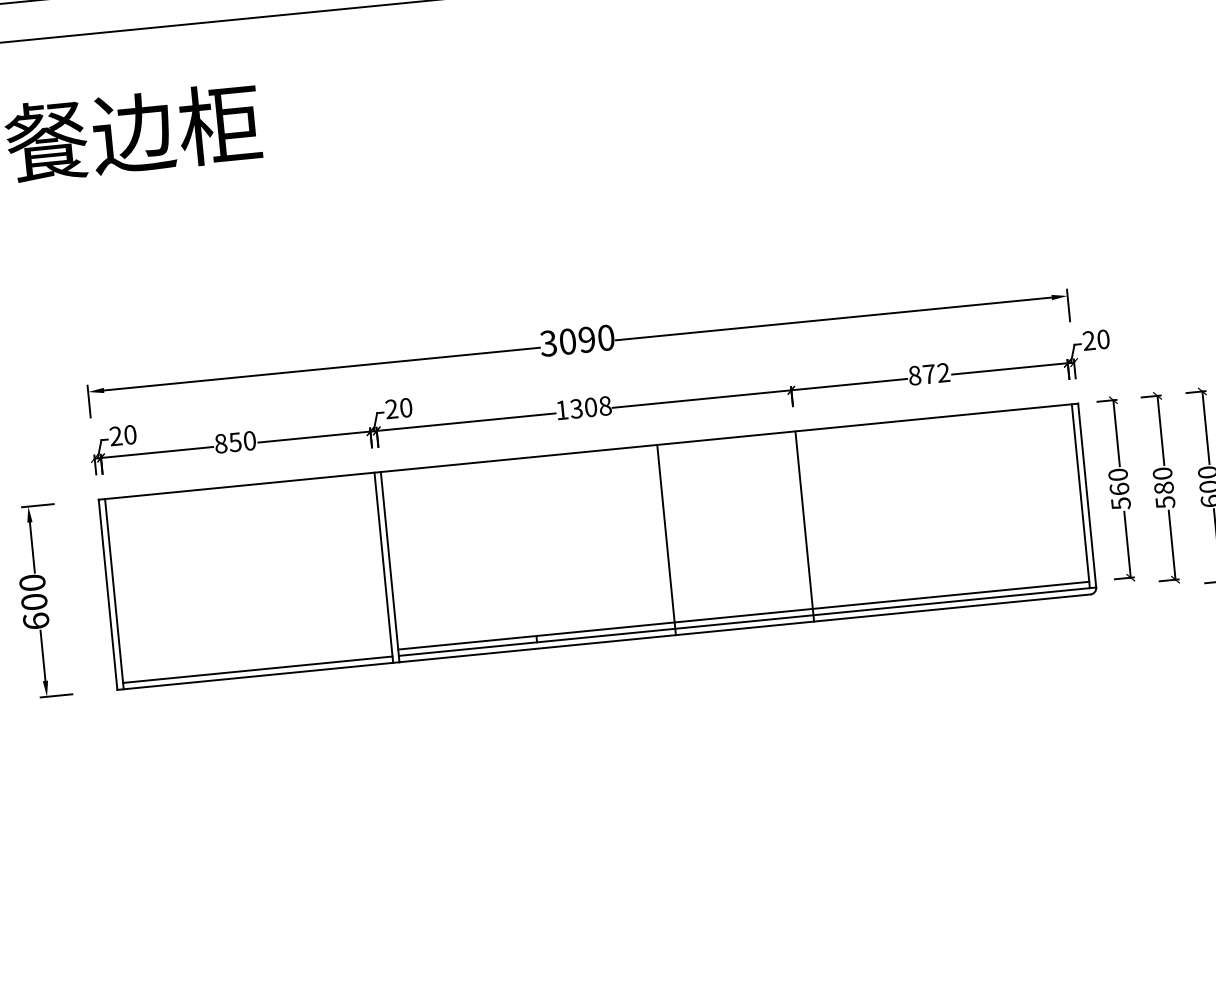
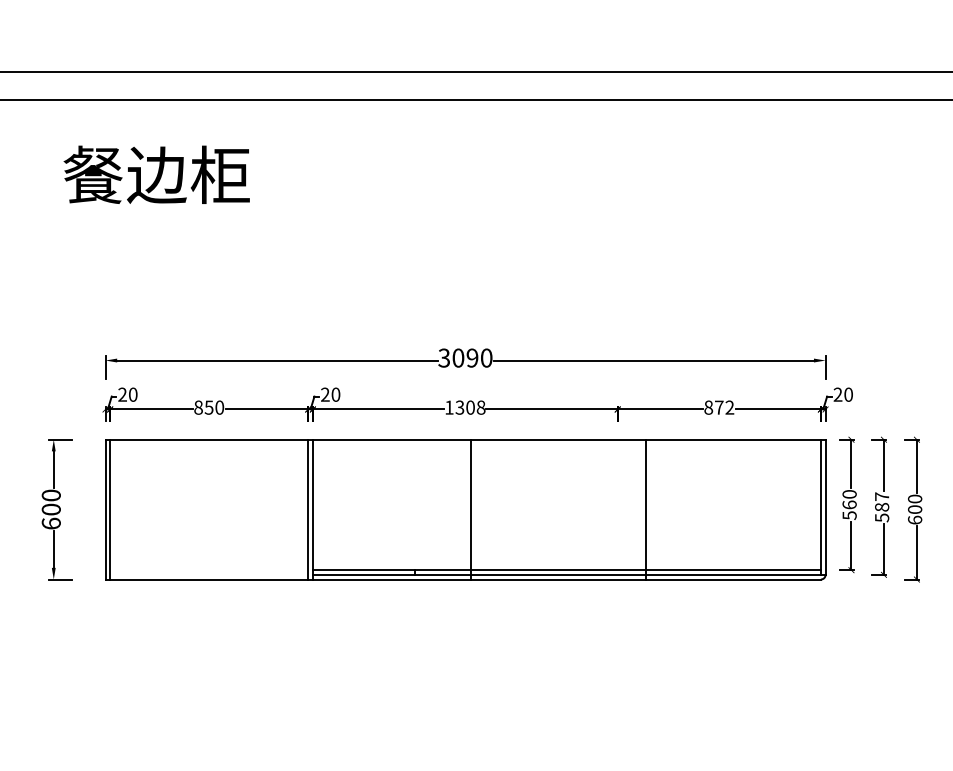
text: (1163, 473) -> (882, 496), 580 -> 587
line: (804, 526) -> (645, 509), moved
line: (667, 539) -> (471, 509), moved
line: (258, 669) -> (209, 574), removed

